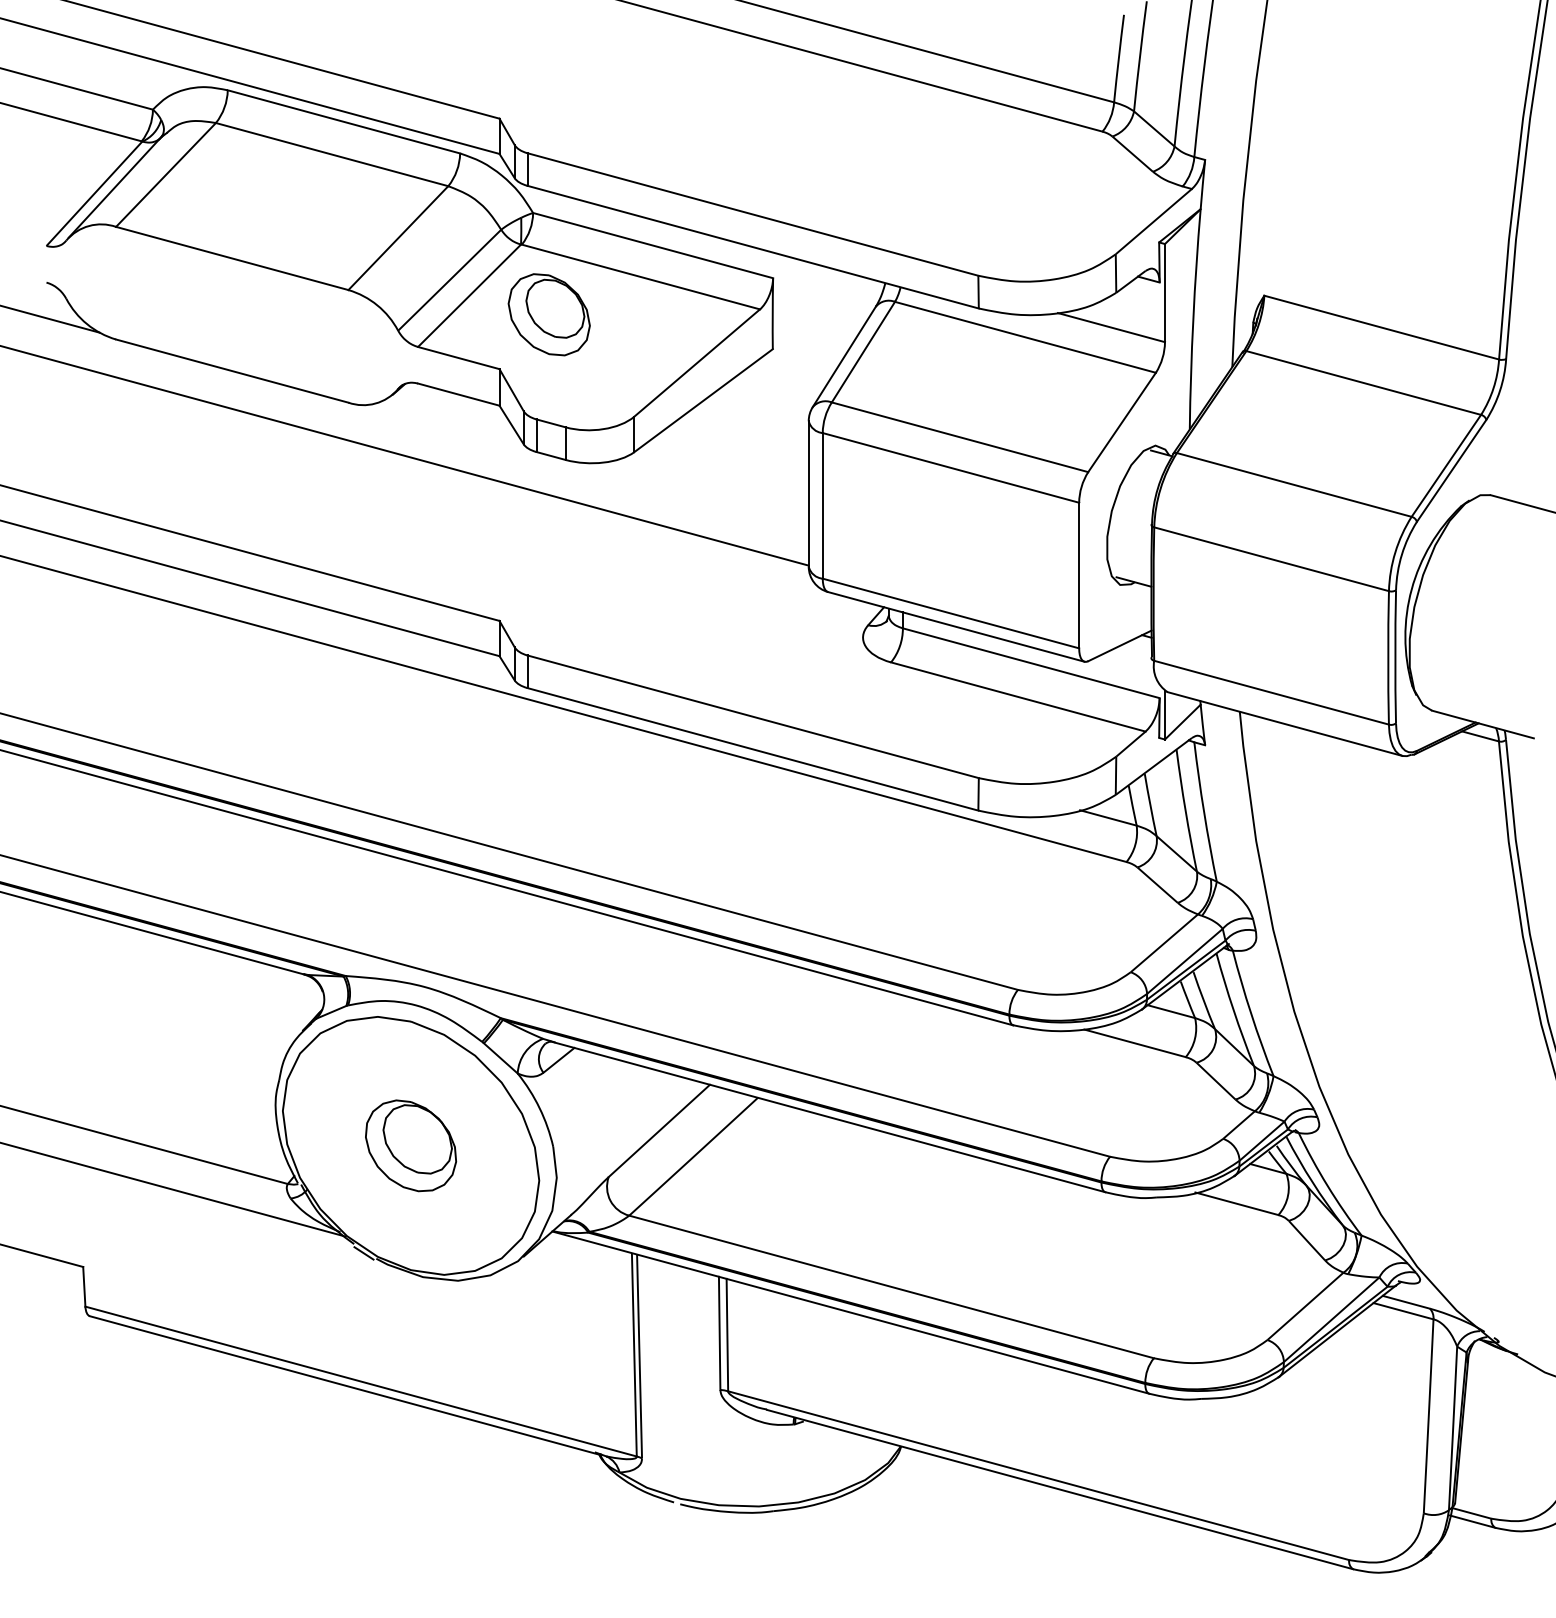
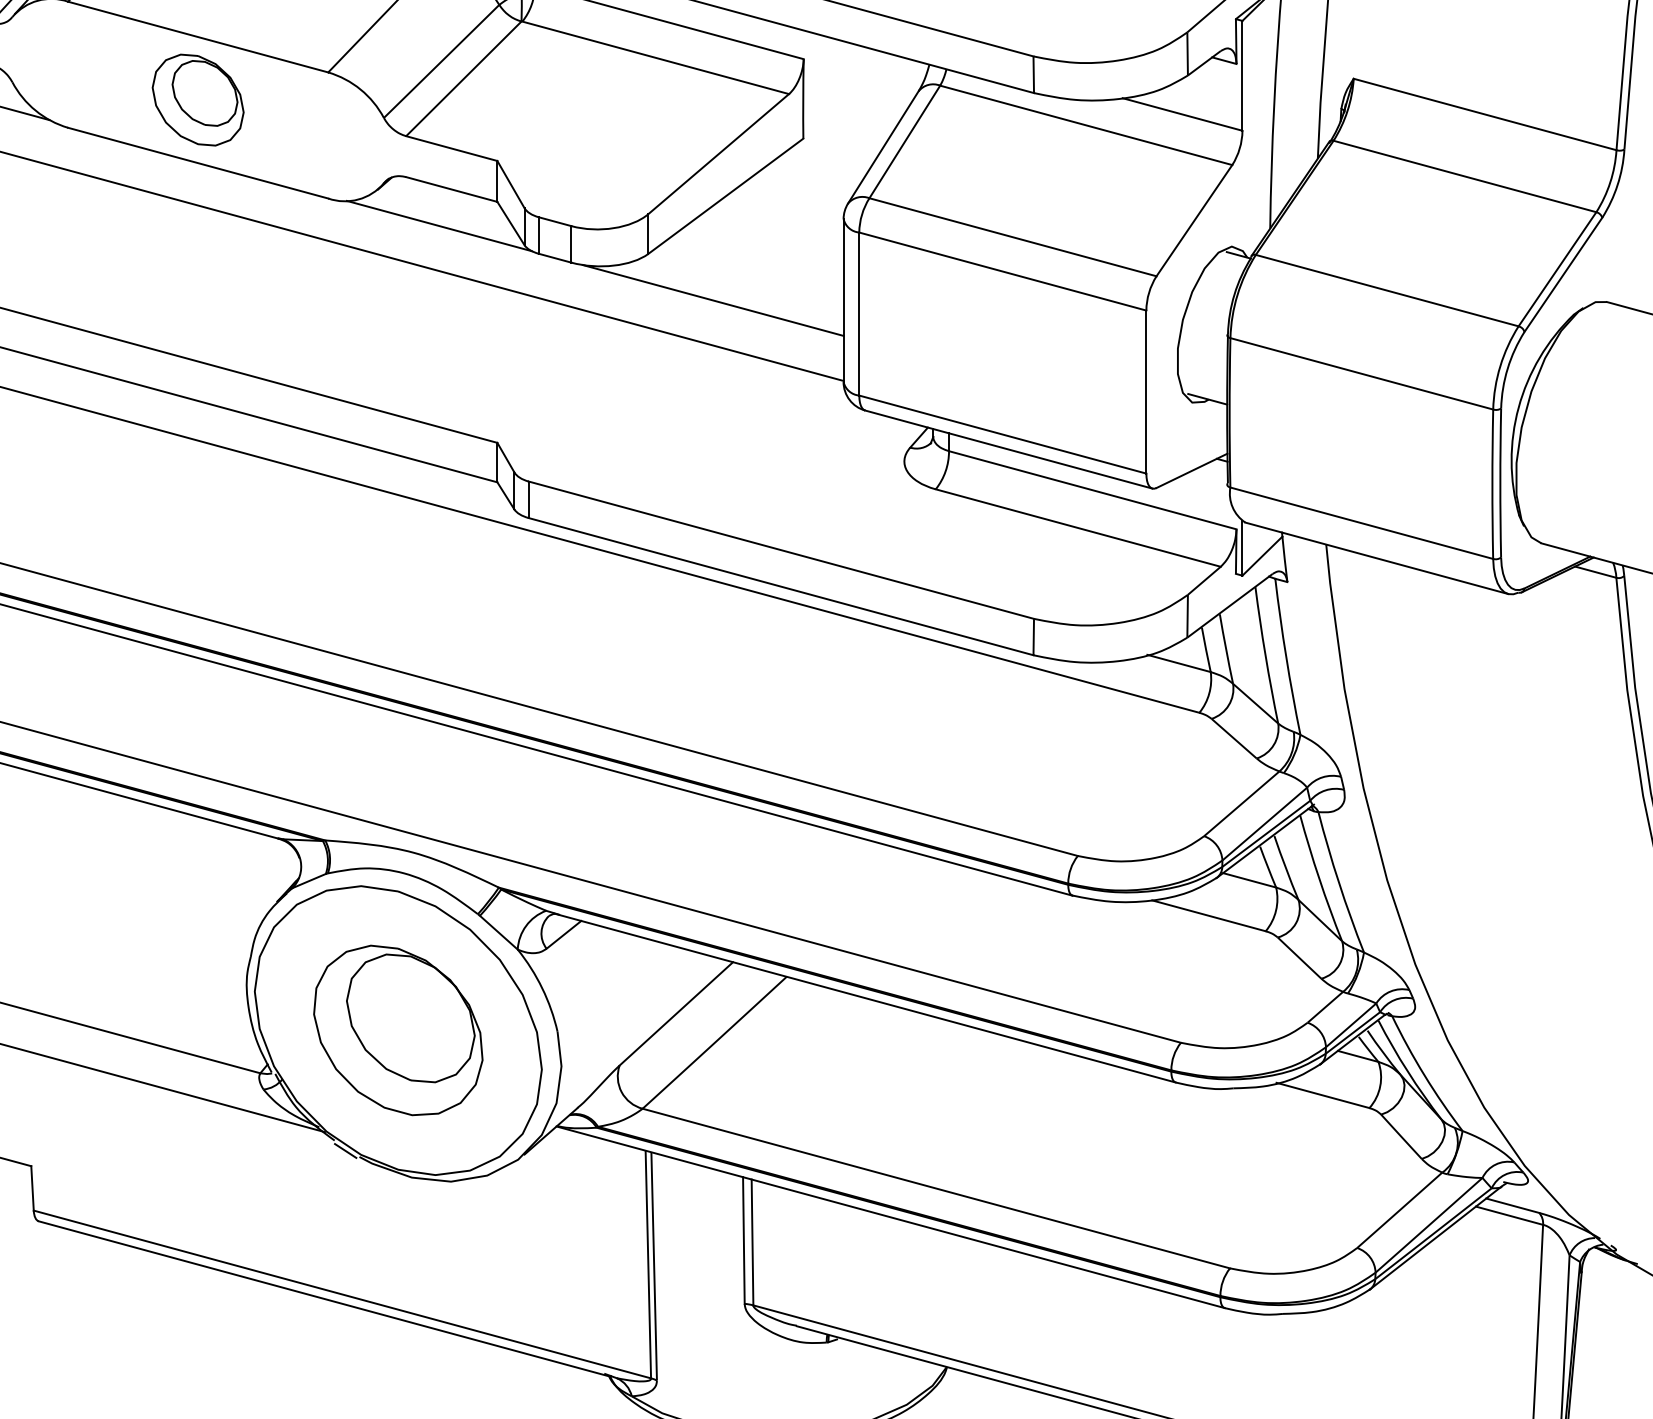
part: (548, 314) -> (197, 99), moved
line: (447, 426) -> (439, 225), added
line: (691, 493) -> (712, 300), added
part: (410, 1145) -> (397, 1030), size x1.67

